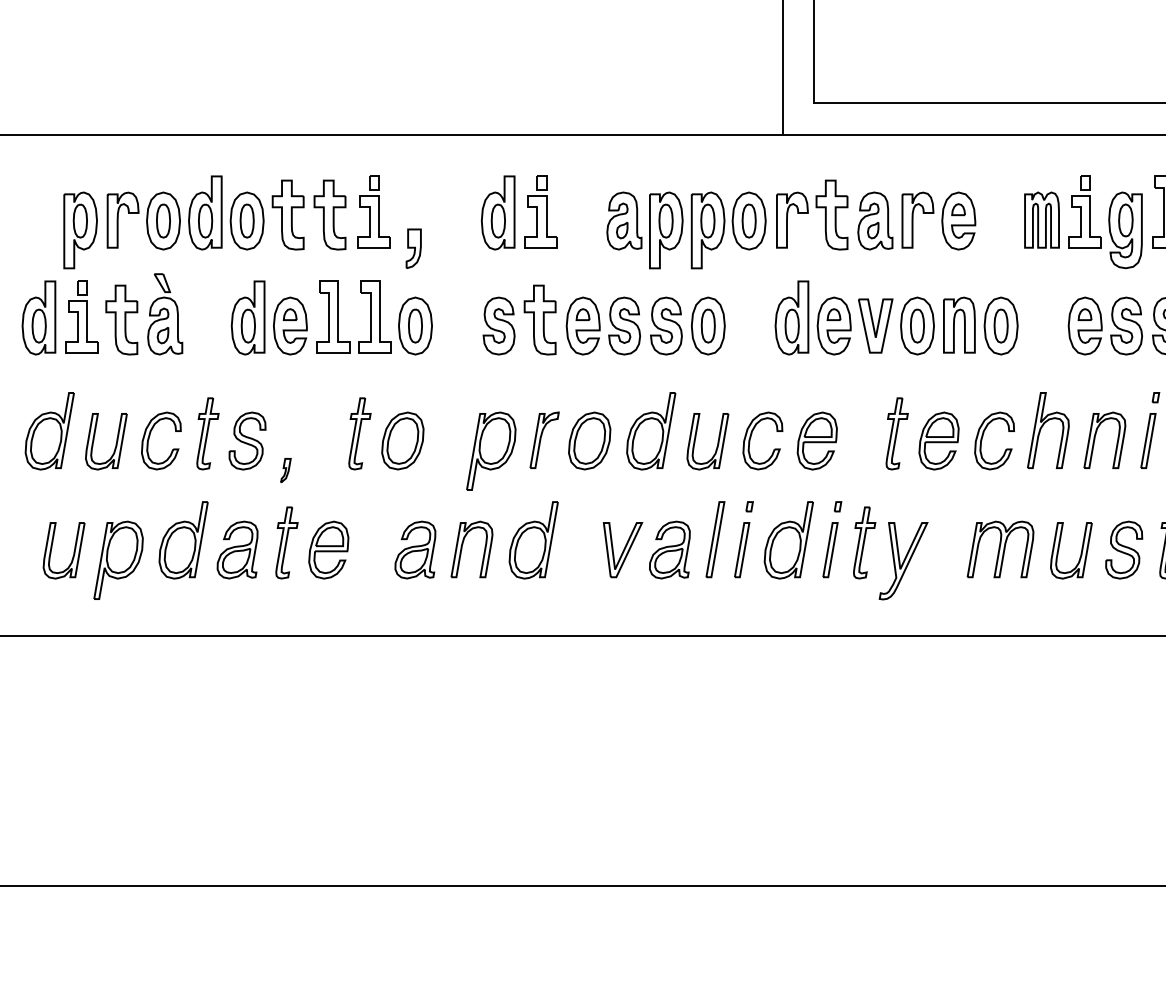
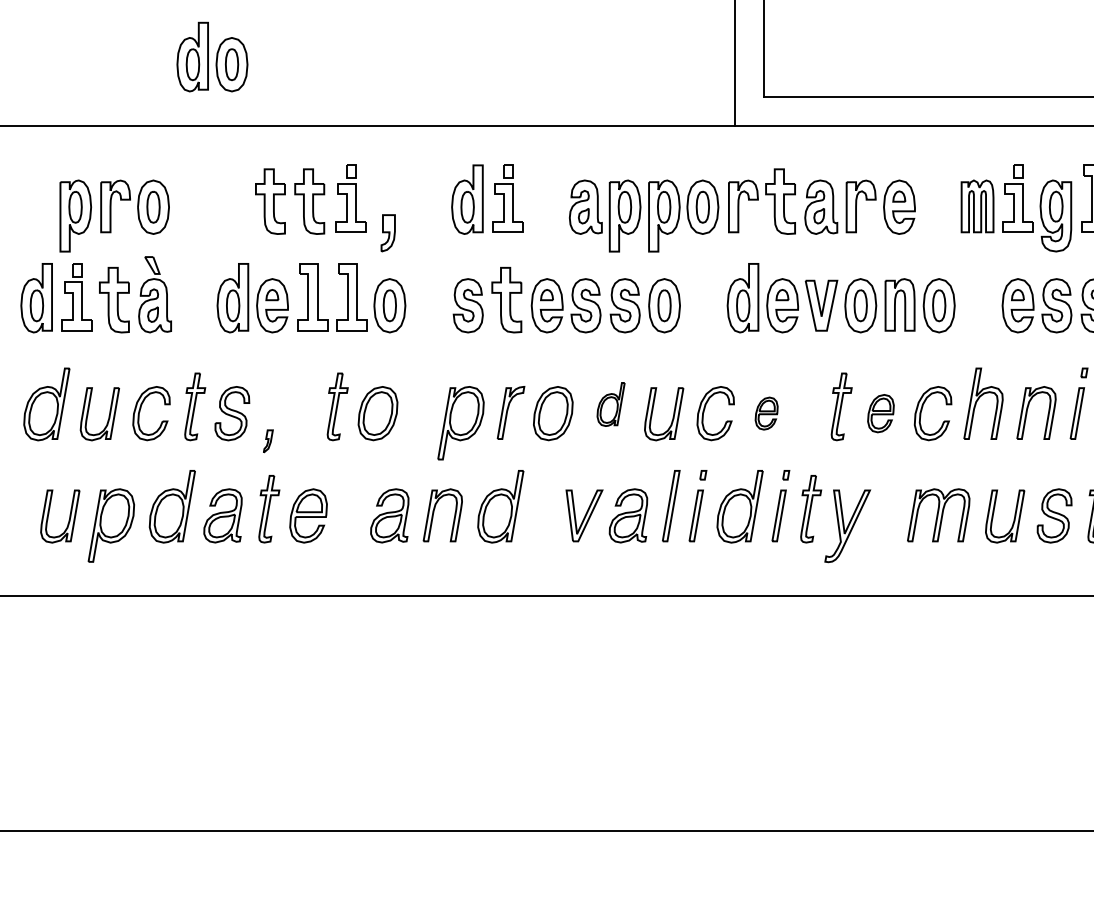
part: (226, 212) -> (212, 56), moved
part: (651, 431) -> (611, 404), size x0.6
part: (816, 440) -> (766, 413), size x0.6
part: (938, 440) -> (880, 413), size x0.7

